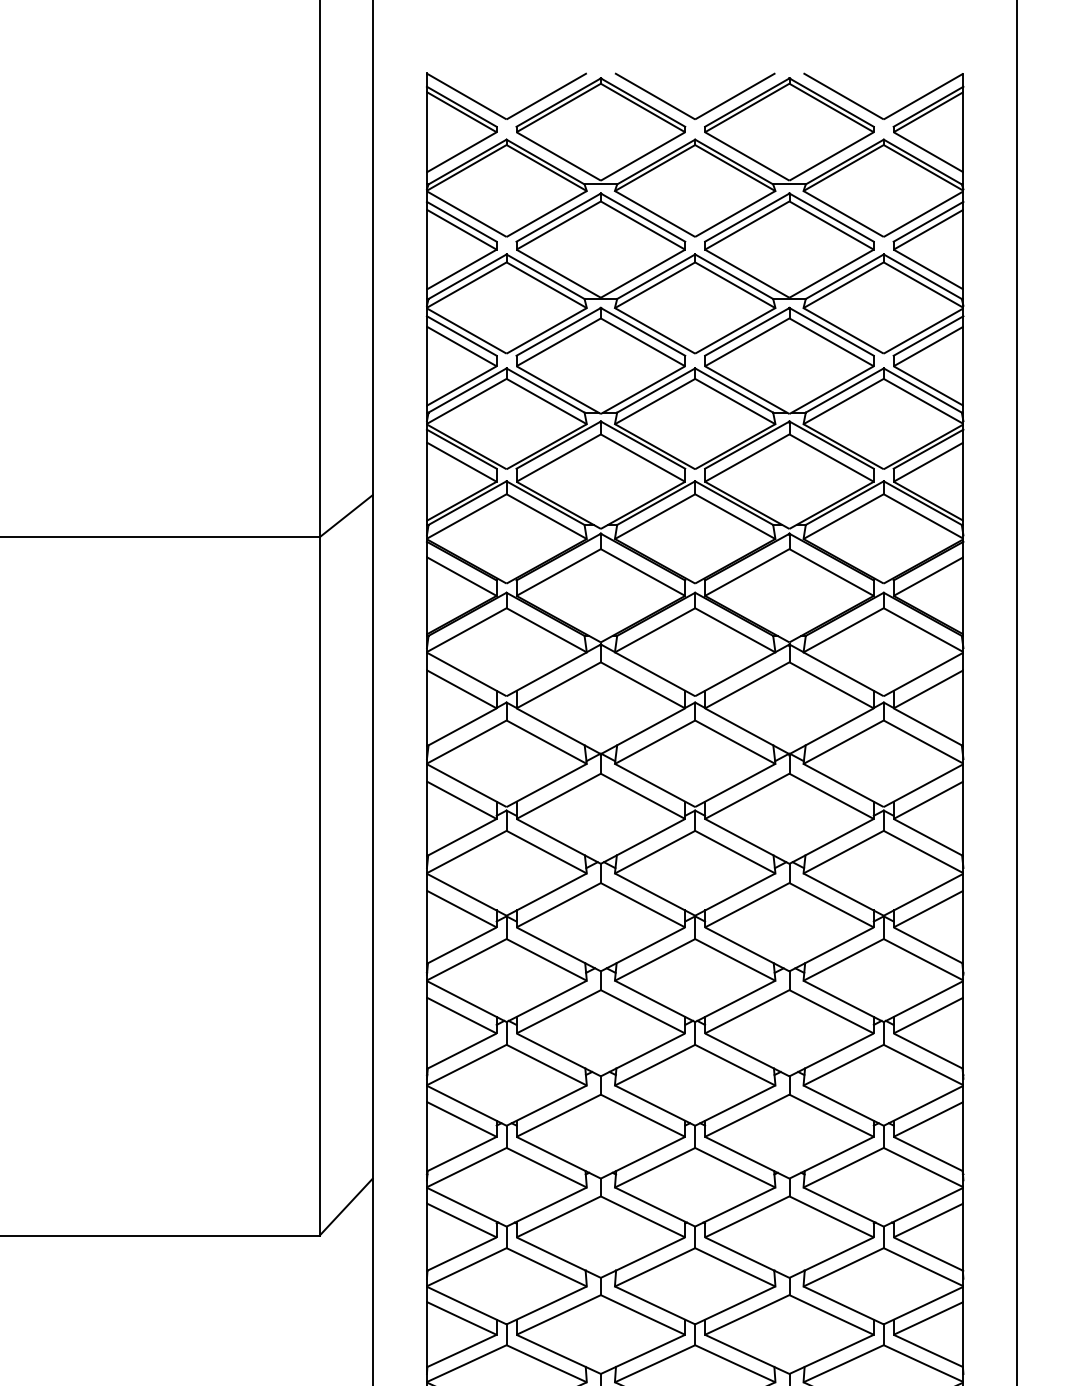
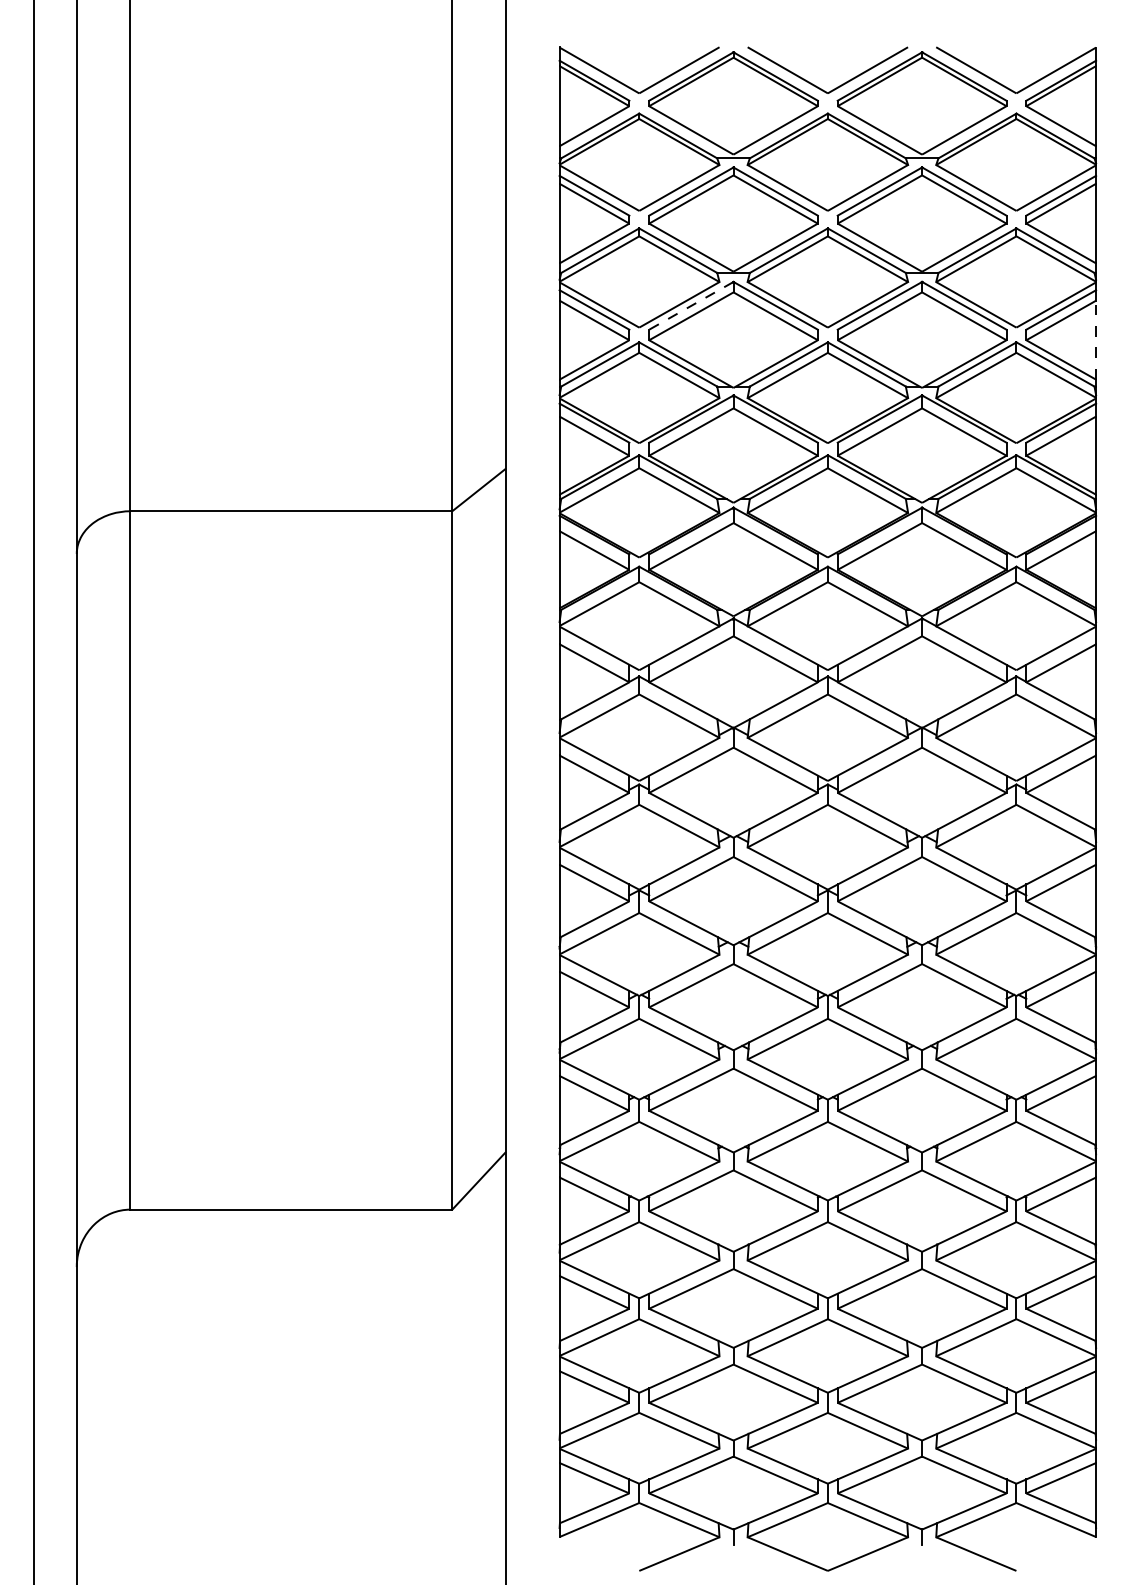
line: (557, 332) -> (690, 306), solid -> dashed
line: (963, 365) -> (1096, 339), solid -> dashed

